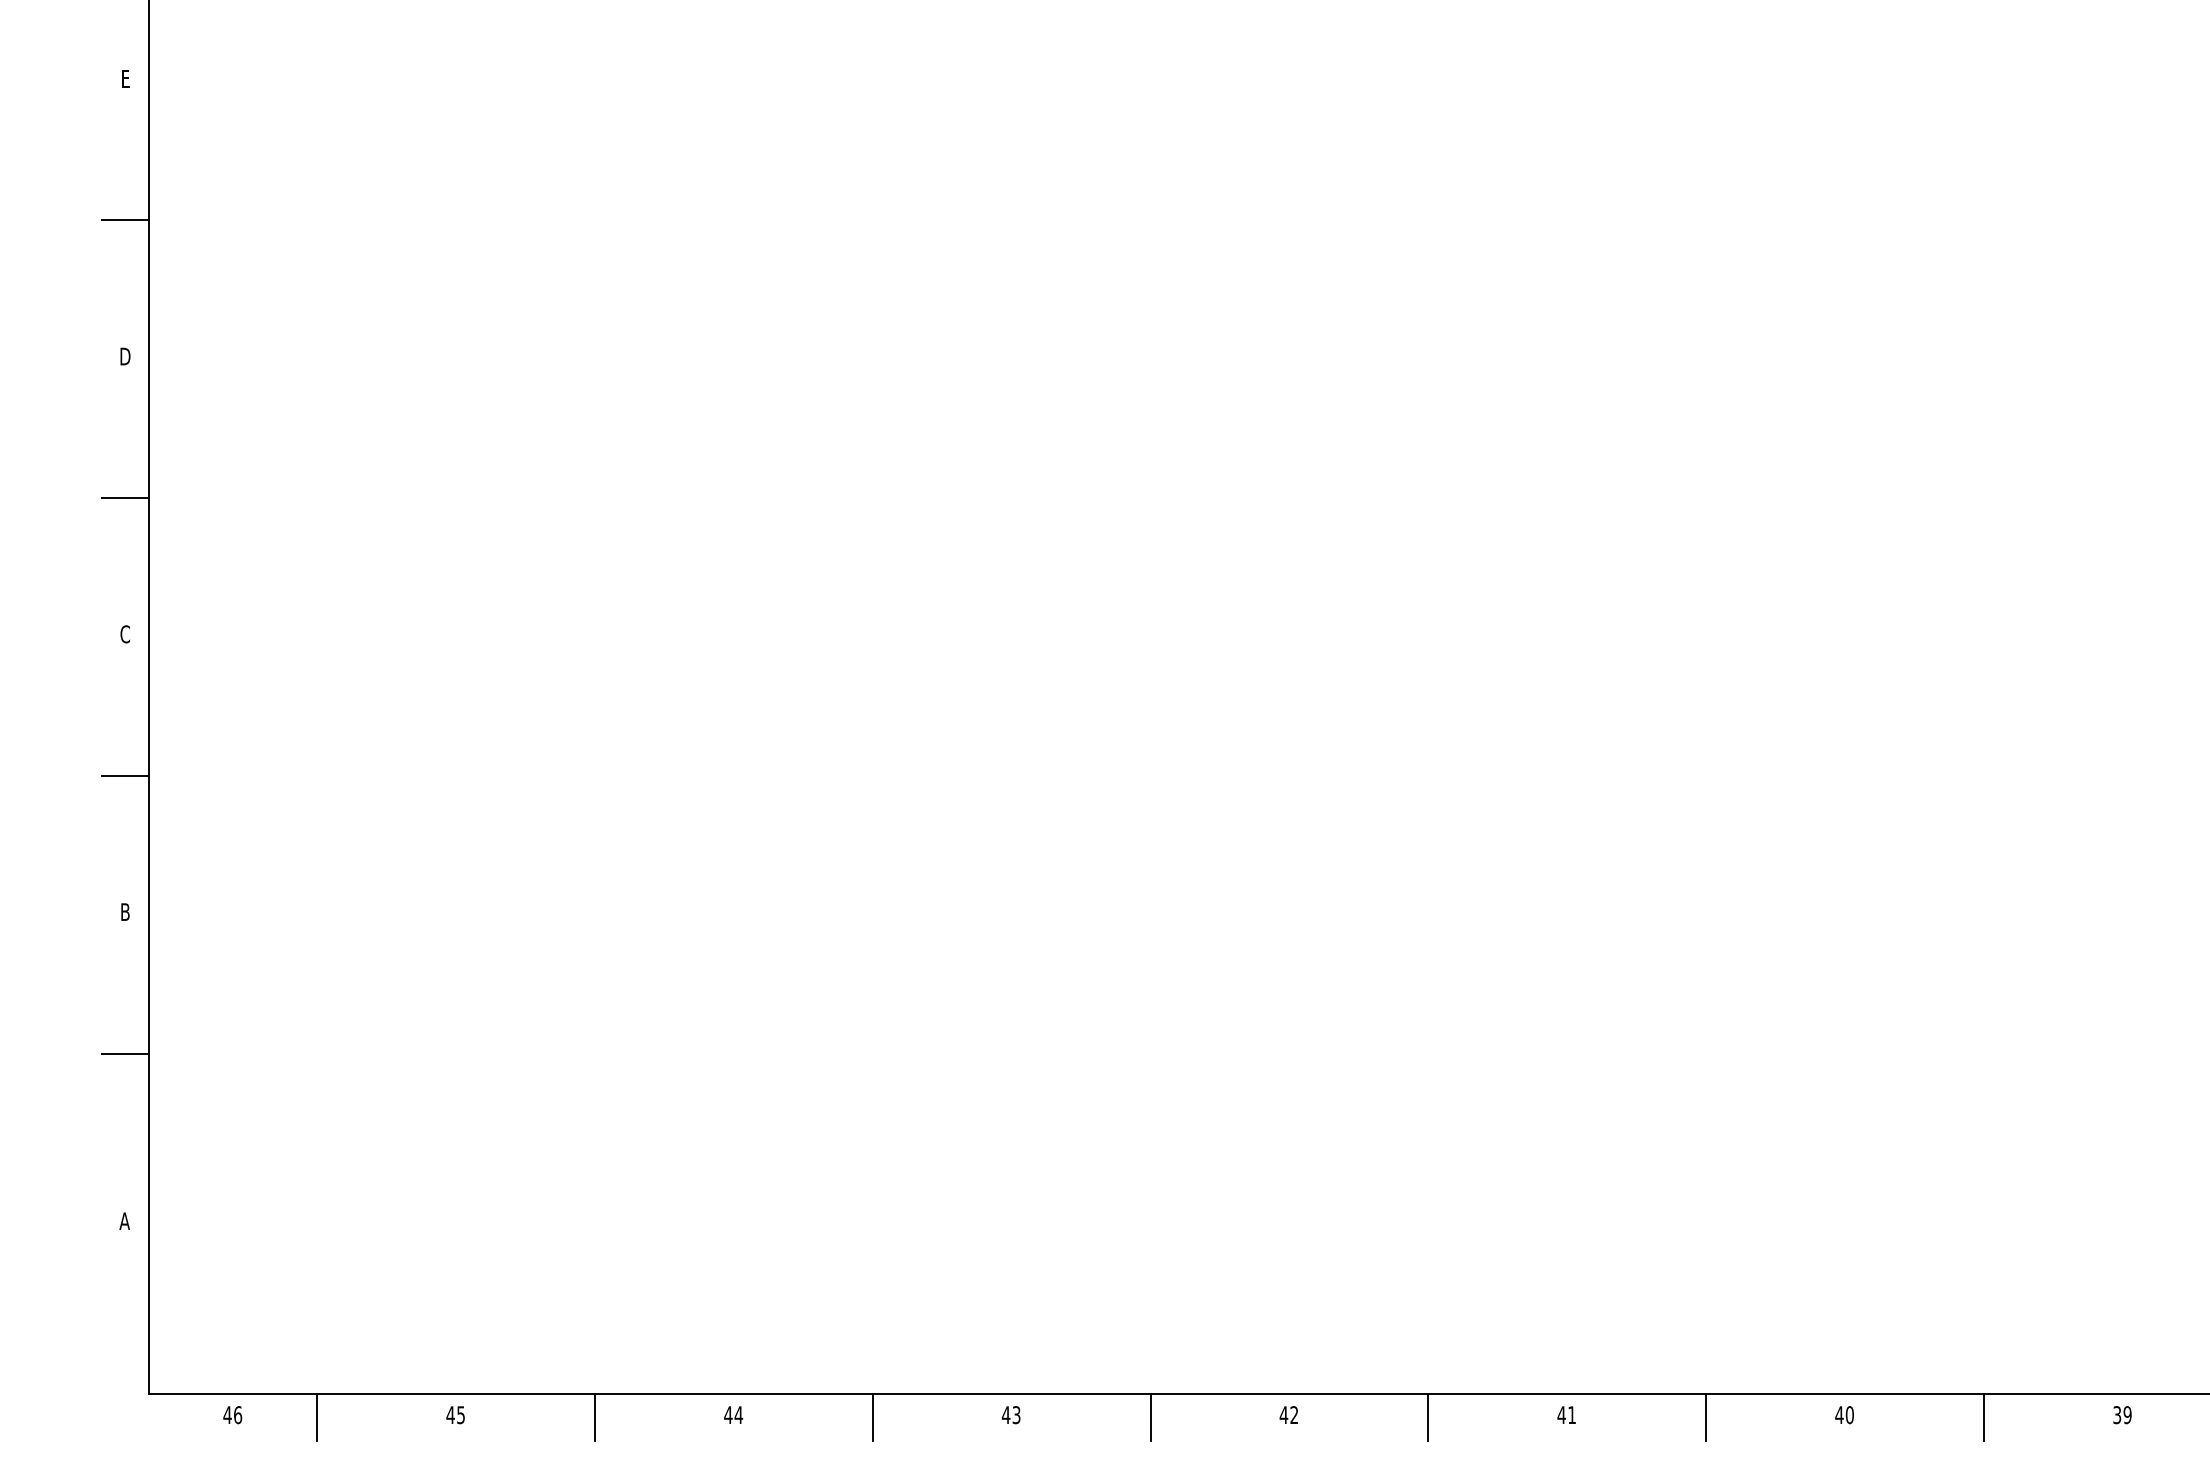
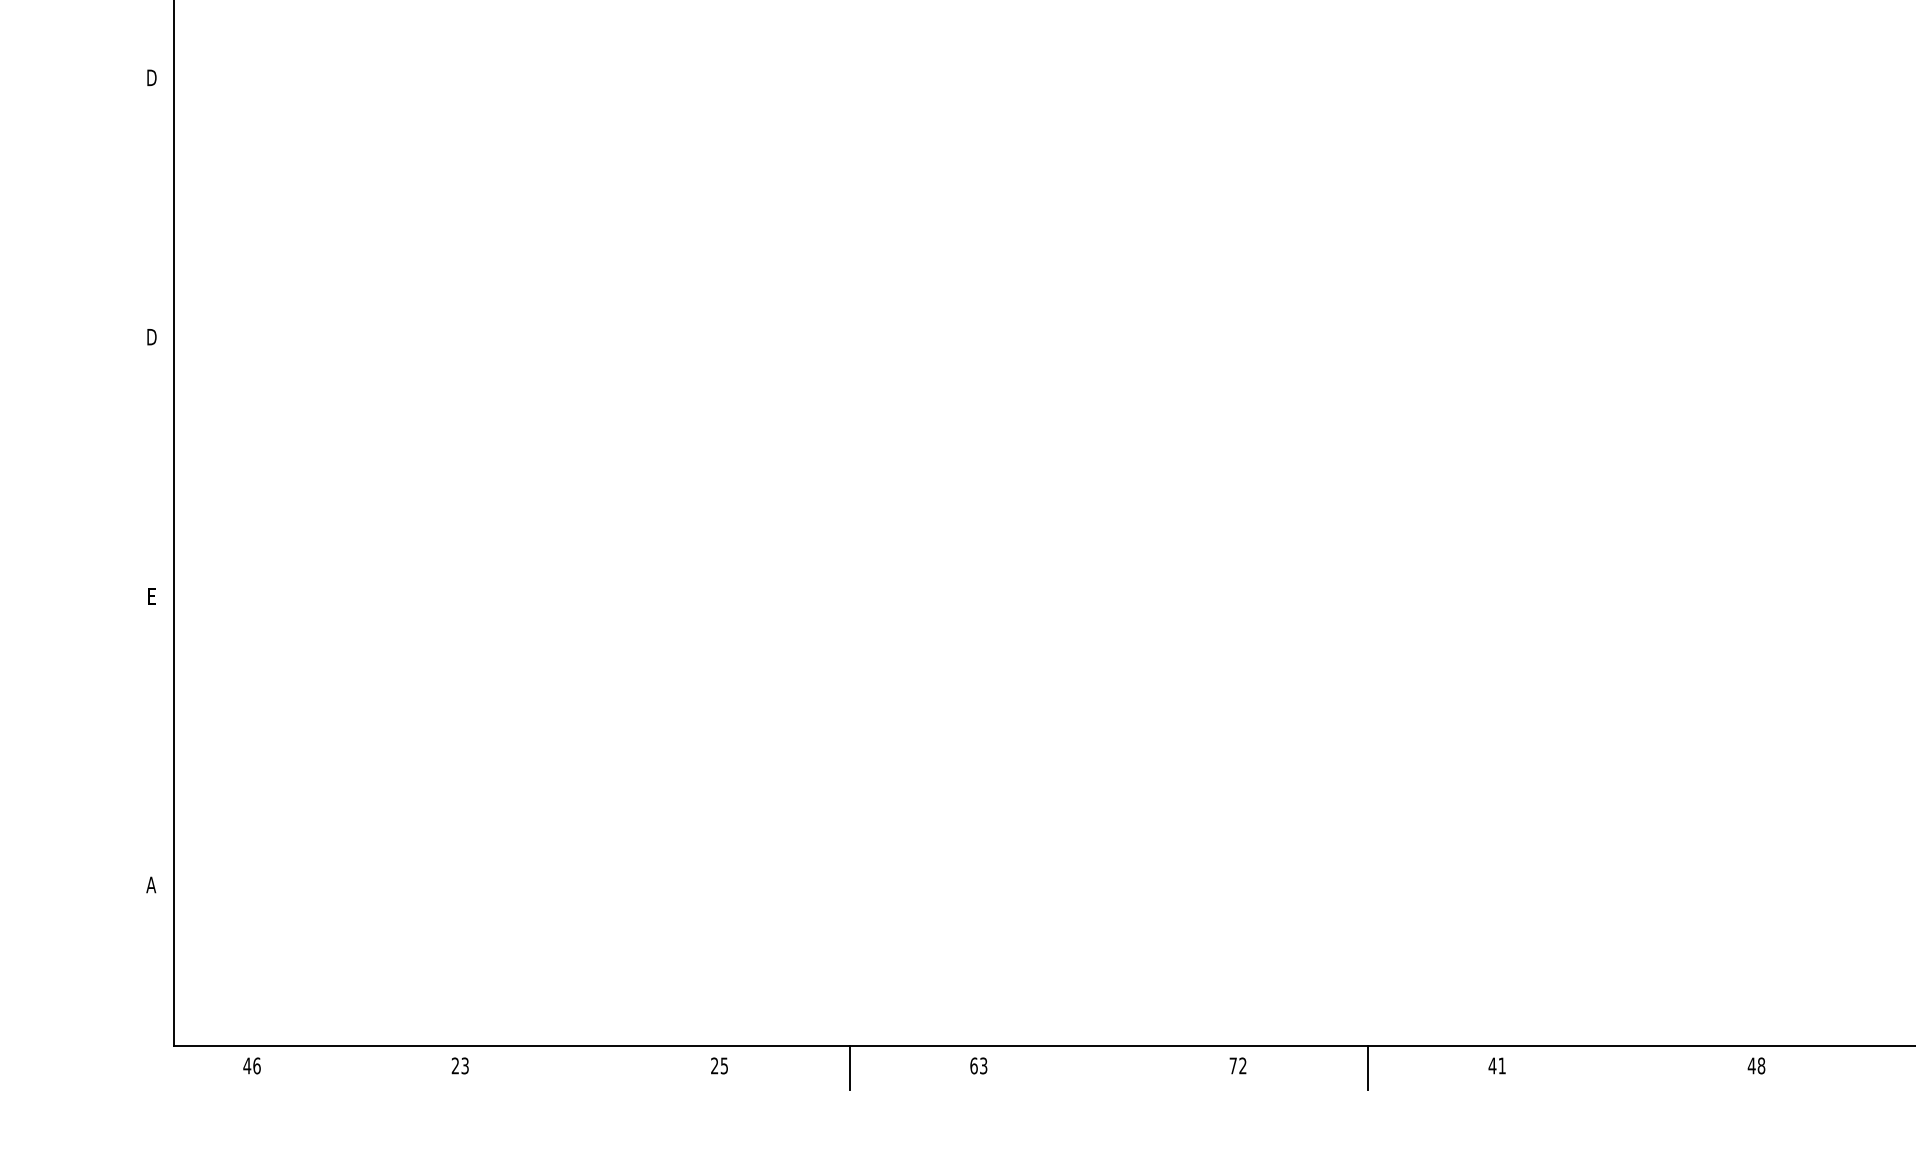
line: (125, 498) -> (151, 210), removed
text: (125, 634) -> (151, 337), C -> D
line: (125, 775) -> (151, 468), removed
text: (125, 911) -> (151, 595), B -> E
line: (125, 1053) -> (151, 728), removed
text: (455, 1414) -> (459, 1065), 45 -> 23
text: (1283, 1414) -> (1232, 1065), 42 -> 72
text: (1849, 1414) -> (1761, 1065), 40 -> 48
text: (733, 1415) -> (719, 1066), 44 -> 25
text: (1005, 1415) -> (973, 1066), 43 -> 63
line: (317, 1417) -> (331, 1068), removed
line: (595, 1417) -> (590, 1068), removed
line: (1150, 1417) -> (1108, 1068), removed
line: (1706, 1417) -> (1627, 1068), removed
line: (1983, 1417) -> (1886, 1068), removed

